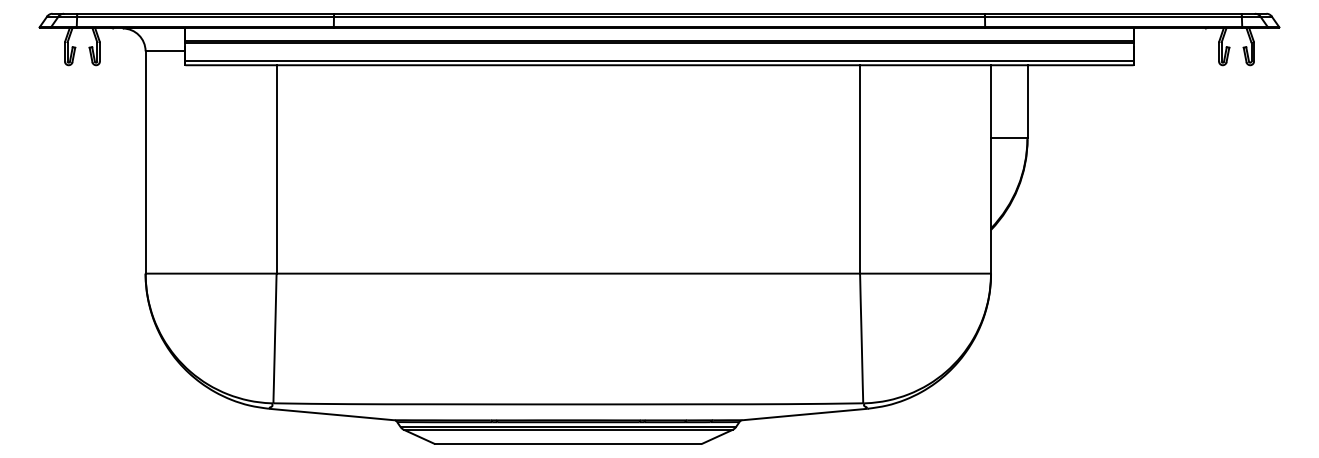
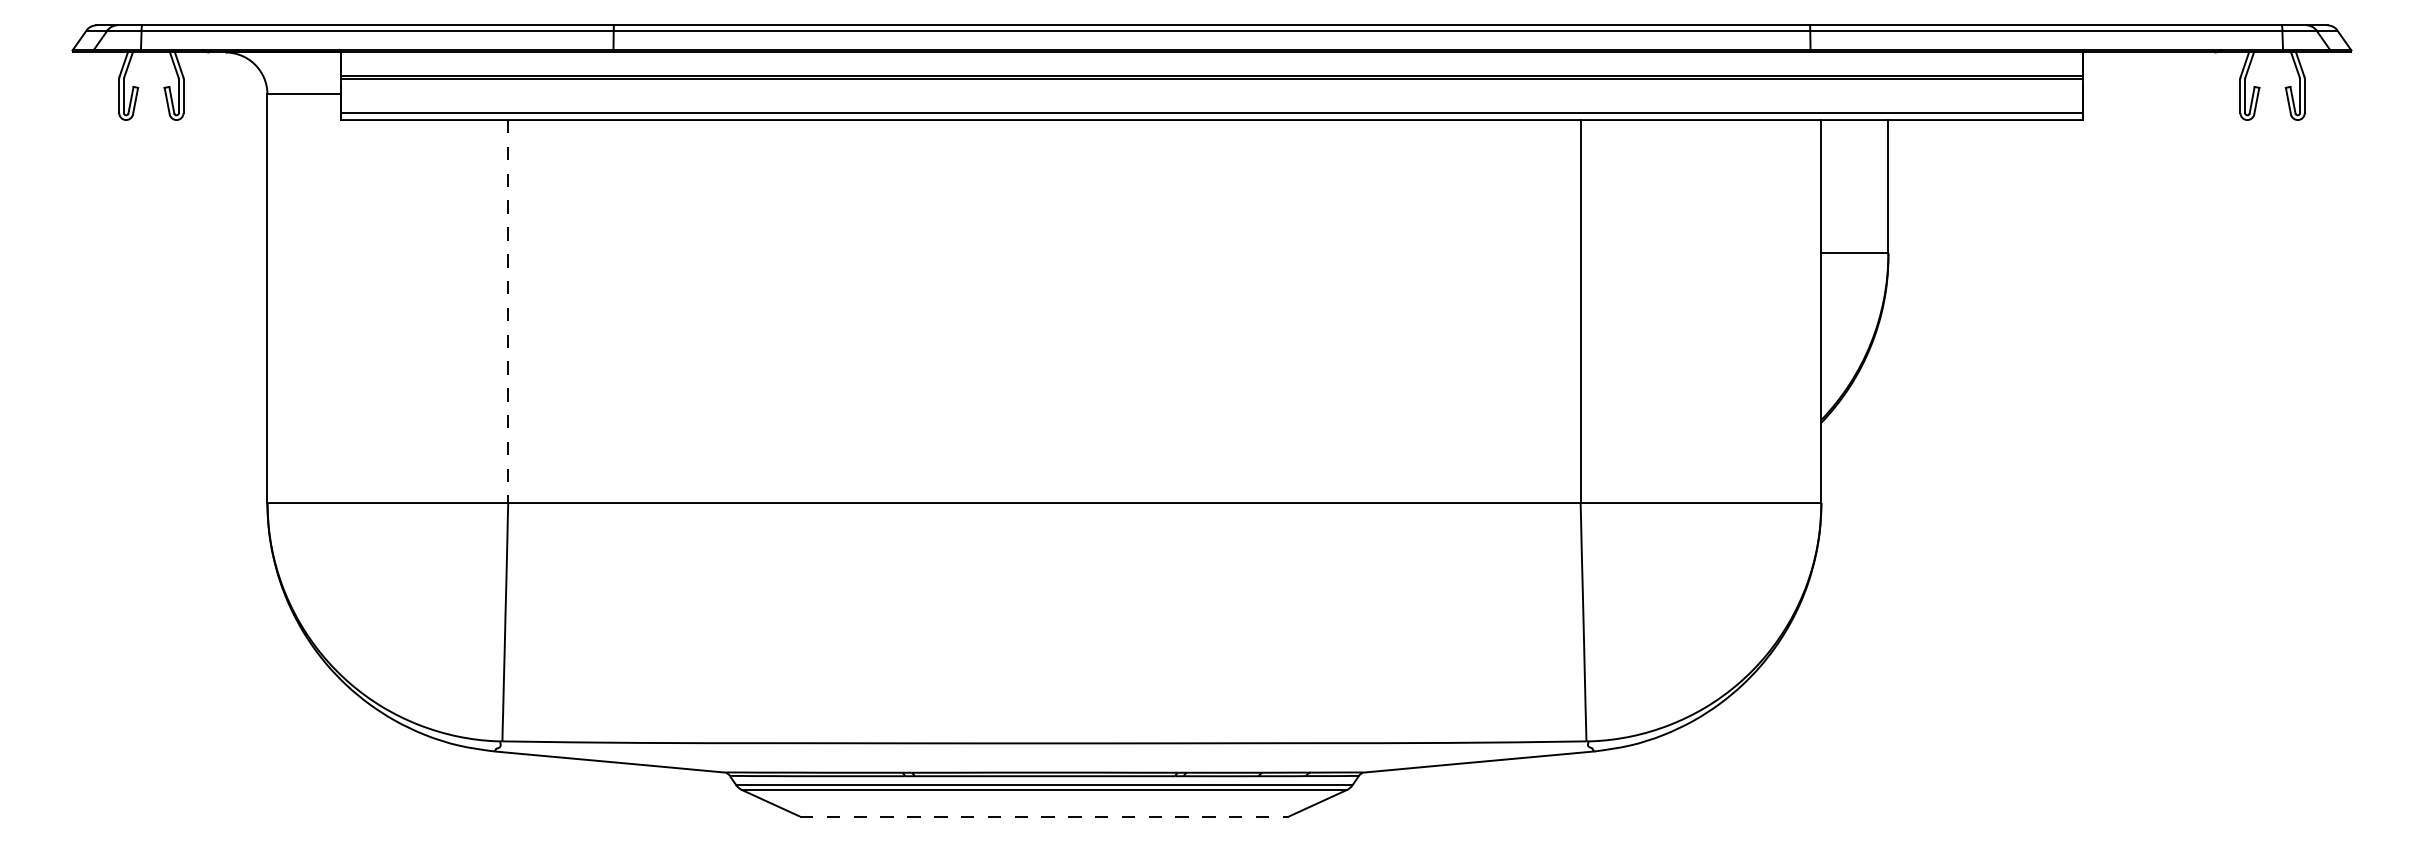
line: (276, 169) -> (508, 311), solid -> dashed
line: (568, 444) -> (1044, 817), solid -> dashed

